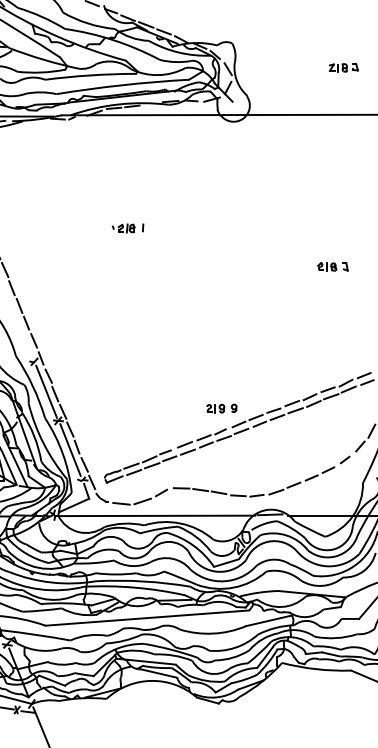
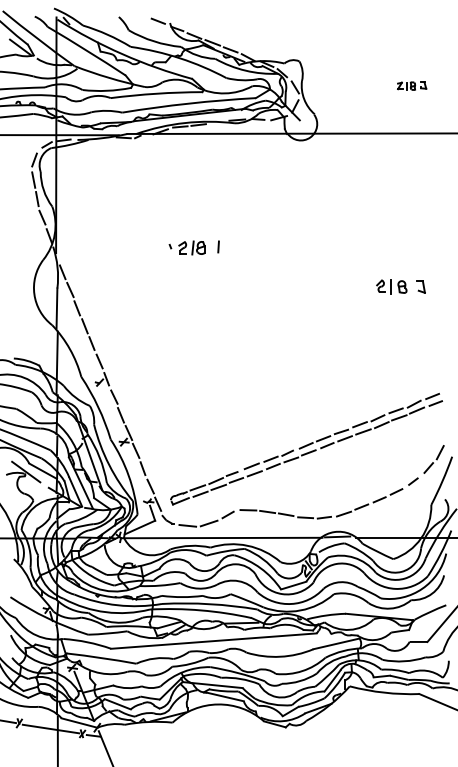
part: (128, 228) -> (194, 248), size x1.6
part: (332, 266) -> (400, 286), size x1.6
line: (45, 391) -> (111, 412), removed
part: (221, 408) -> (288, 429), removed
line: (70, 449) -> (136, 471), removed

